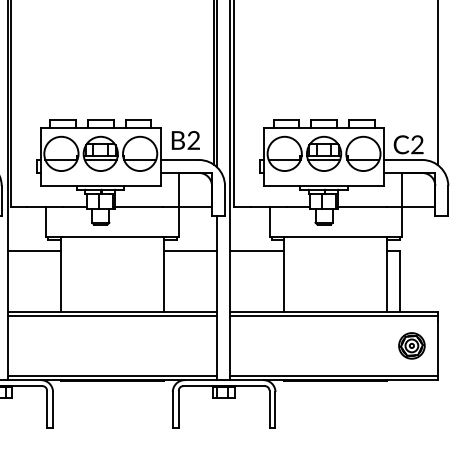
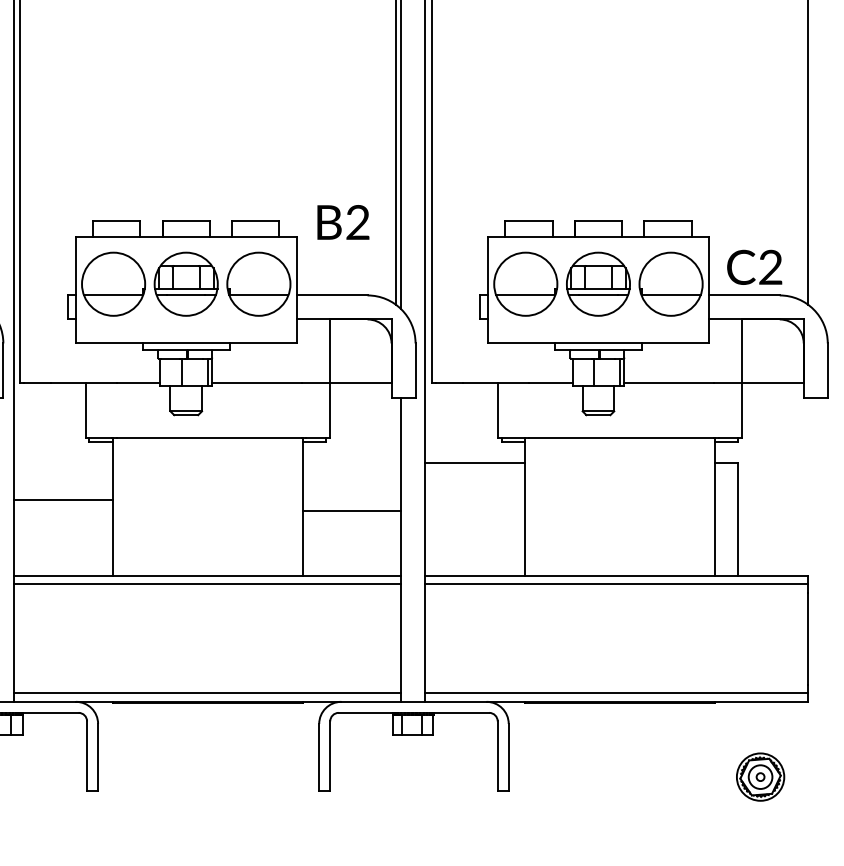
text: (185, 140) -> (342, 222), moved
line: (34, 250) -> (63, 499), moved
line: (190, 250) -> (351, 510), moved
part: (411, 345) -> (759, 776), moved

